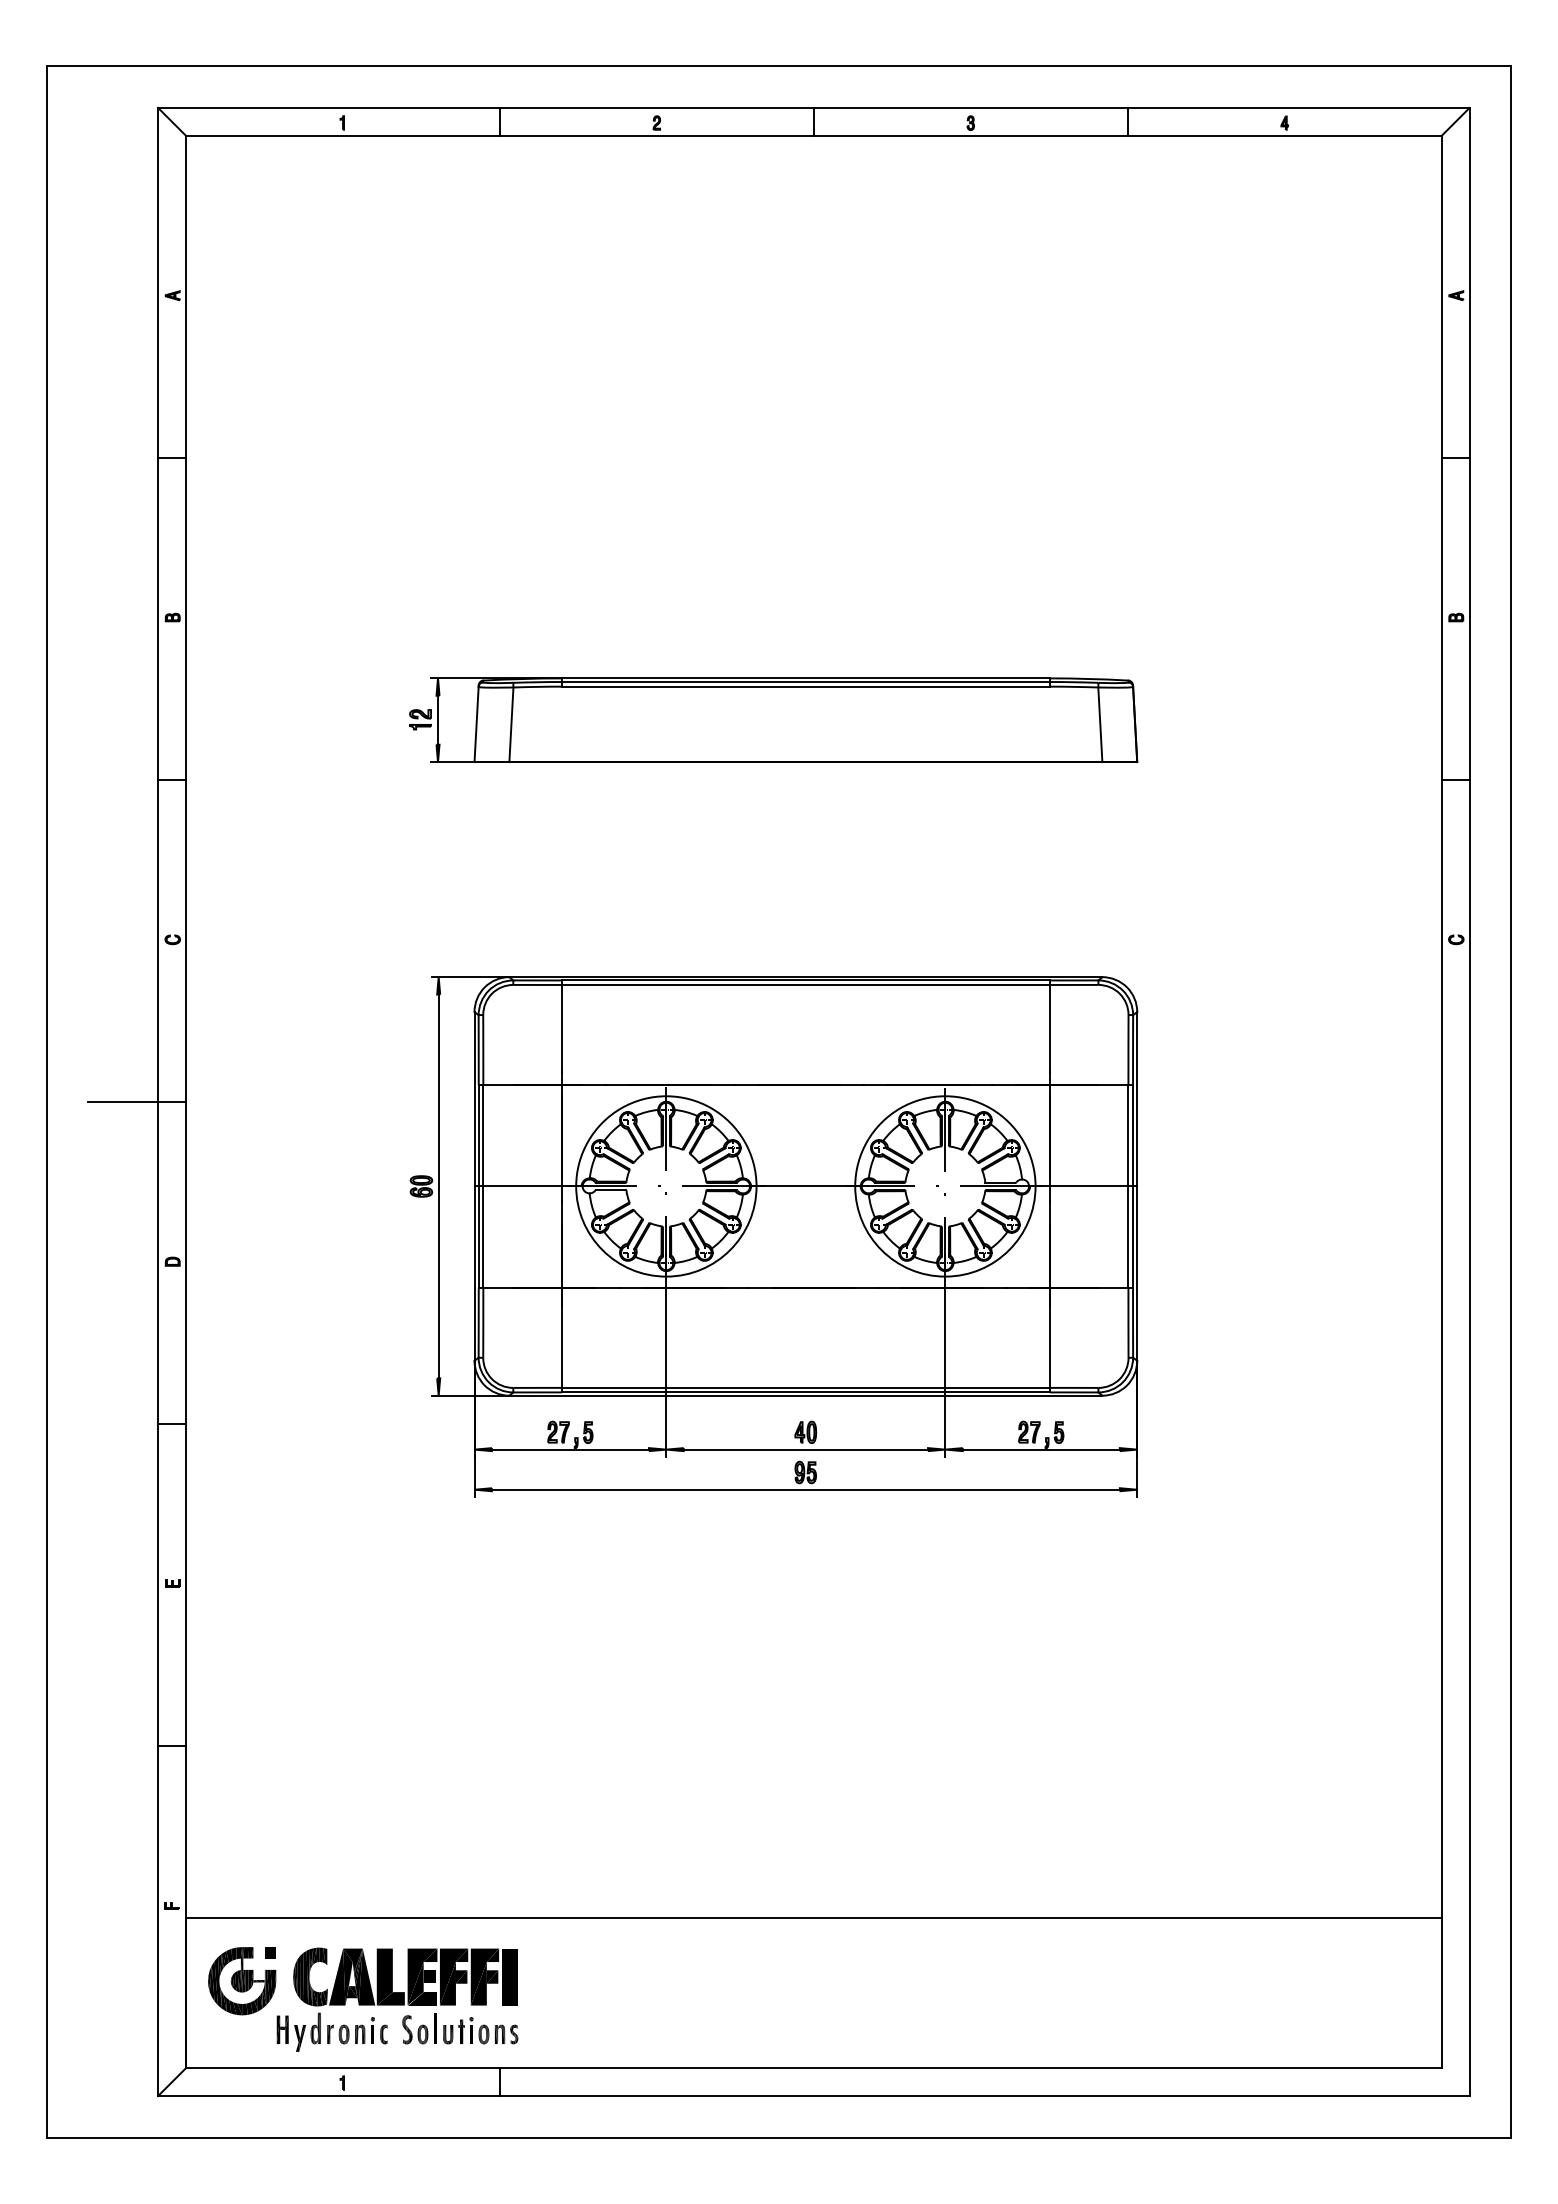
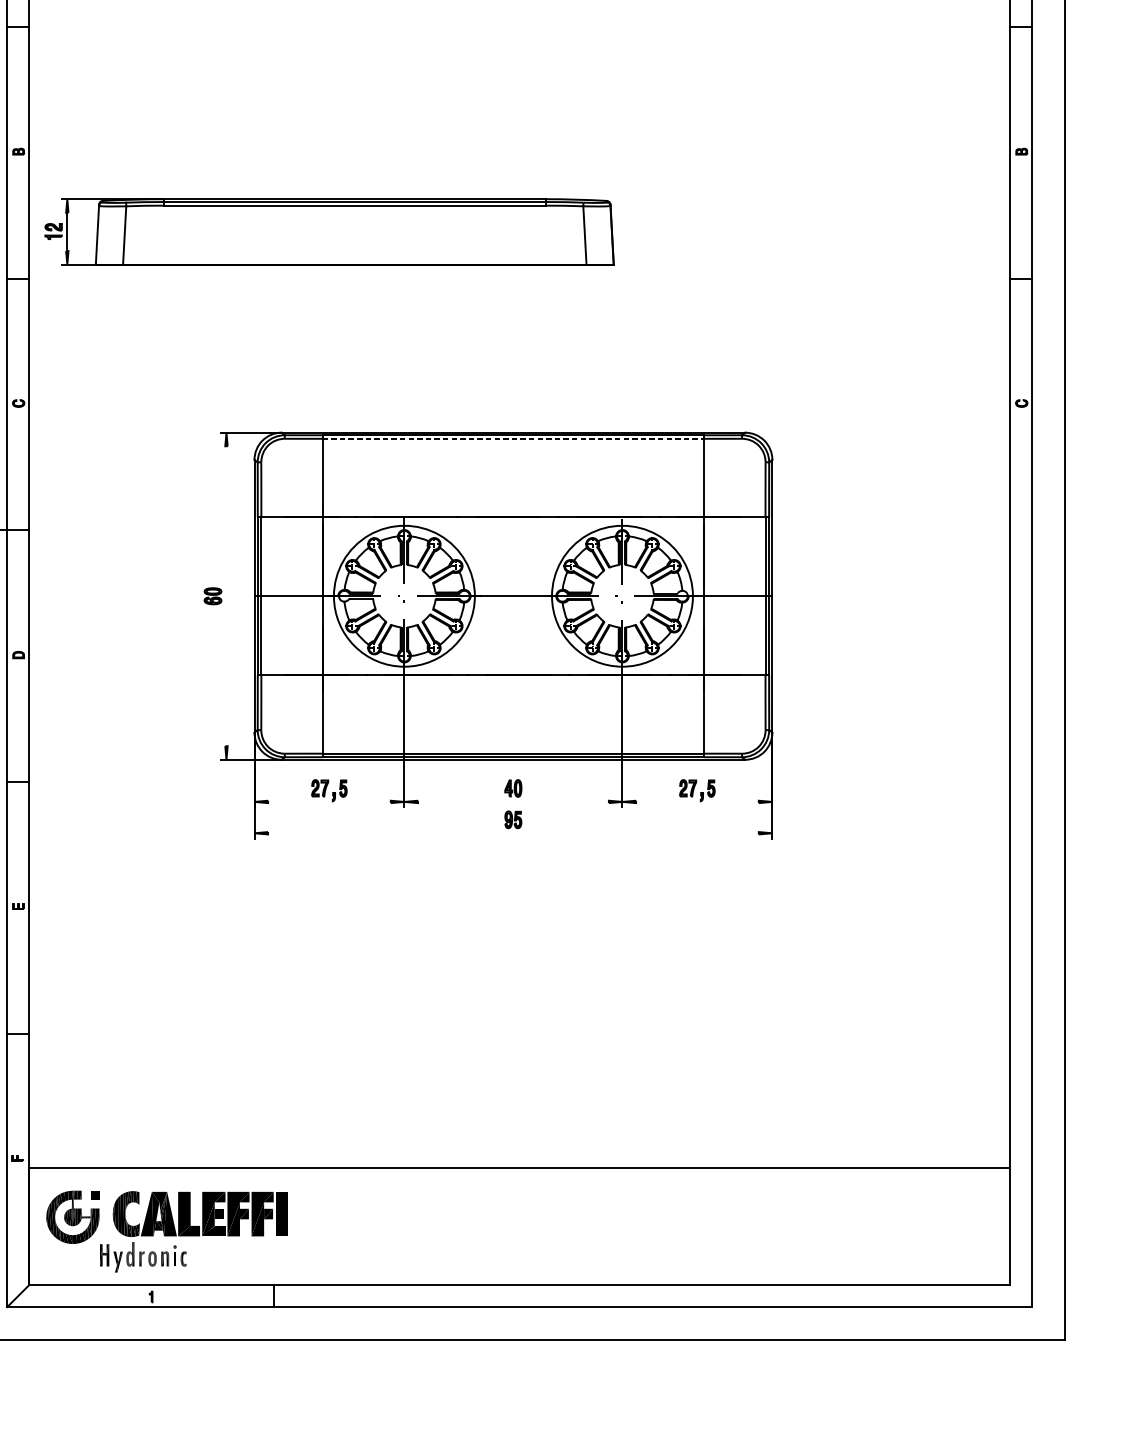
part: (773, 720) -> (329, 232), moved
line: (806, 984) -> (513, 438), solid -> dashed
line: (438, 1186) -> (226, 596), removed
line: (570, 1449) -> (329, 801), removed
line: (805, 1449) -> (513, 801), removed
line: (1040, 1449) -> (696, 801), removed
line: (805, 1489) -> (513, 833), removed
part: (460, 2028) -> (243, 1254), removed

